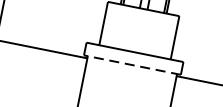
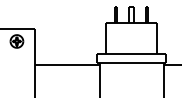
line: (132, 65) -> (131, 63), dashed -> solid

